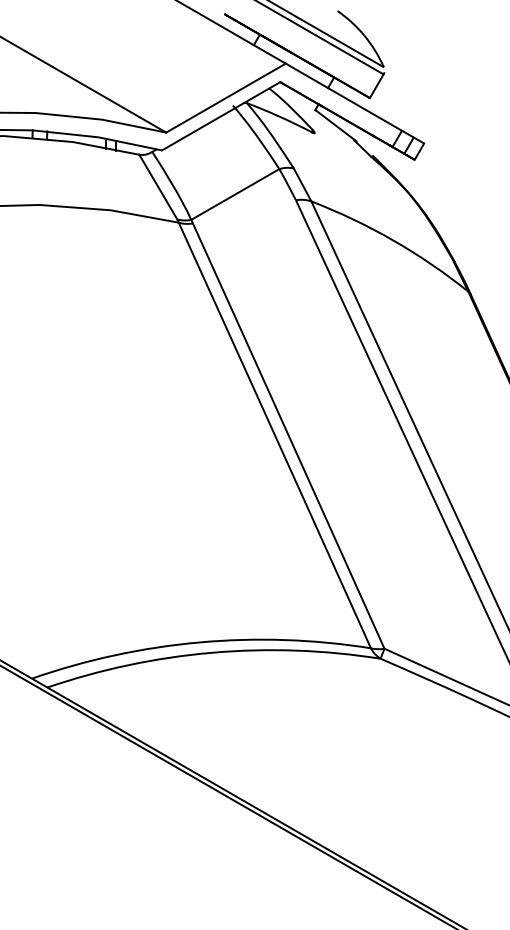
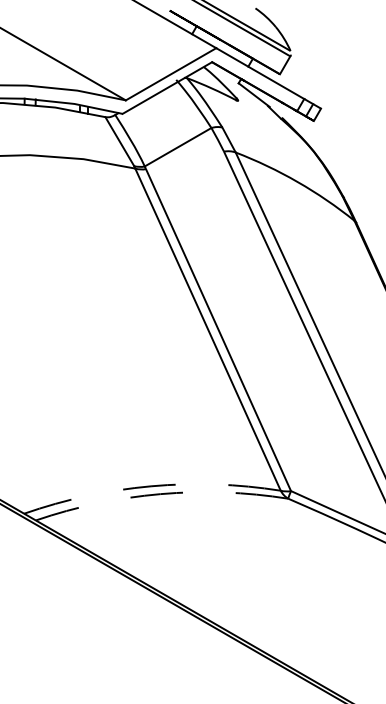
arc: (200, 642) -> (151, 486), solid -> dashed
arc: (212, 653) -> (160, 494), solid -> dashed

